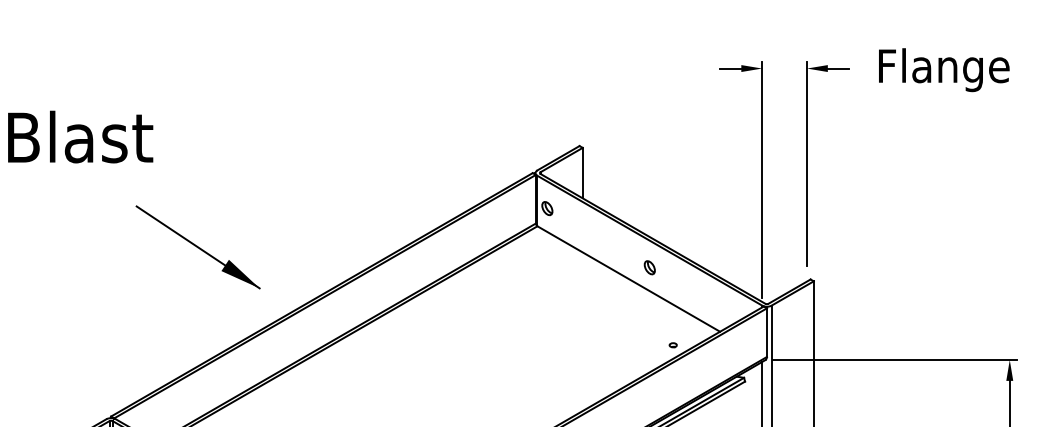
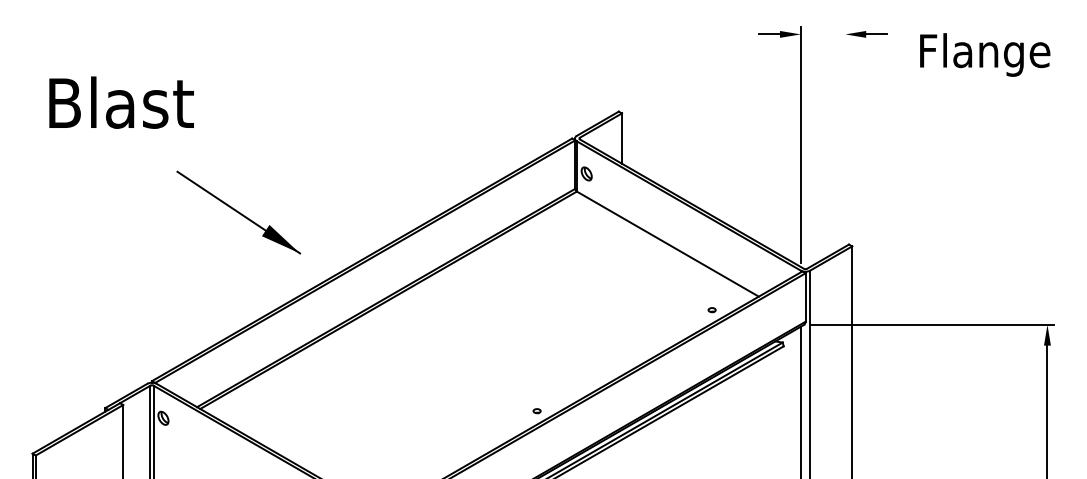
text: (944, 69) -> (985, 54), moved
line: (807, 162) -> (845, 128), removed
part: (649, 267) -> (688, 232), removed

